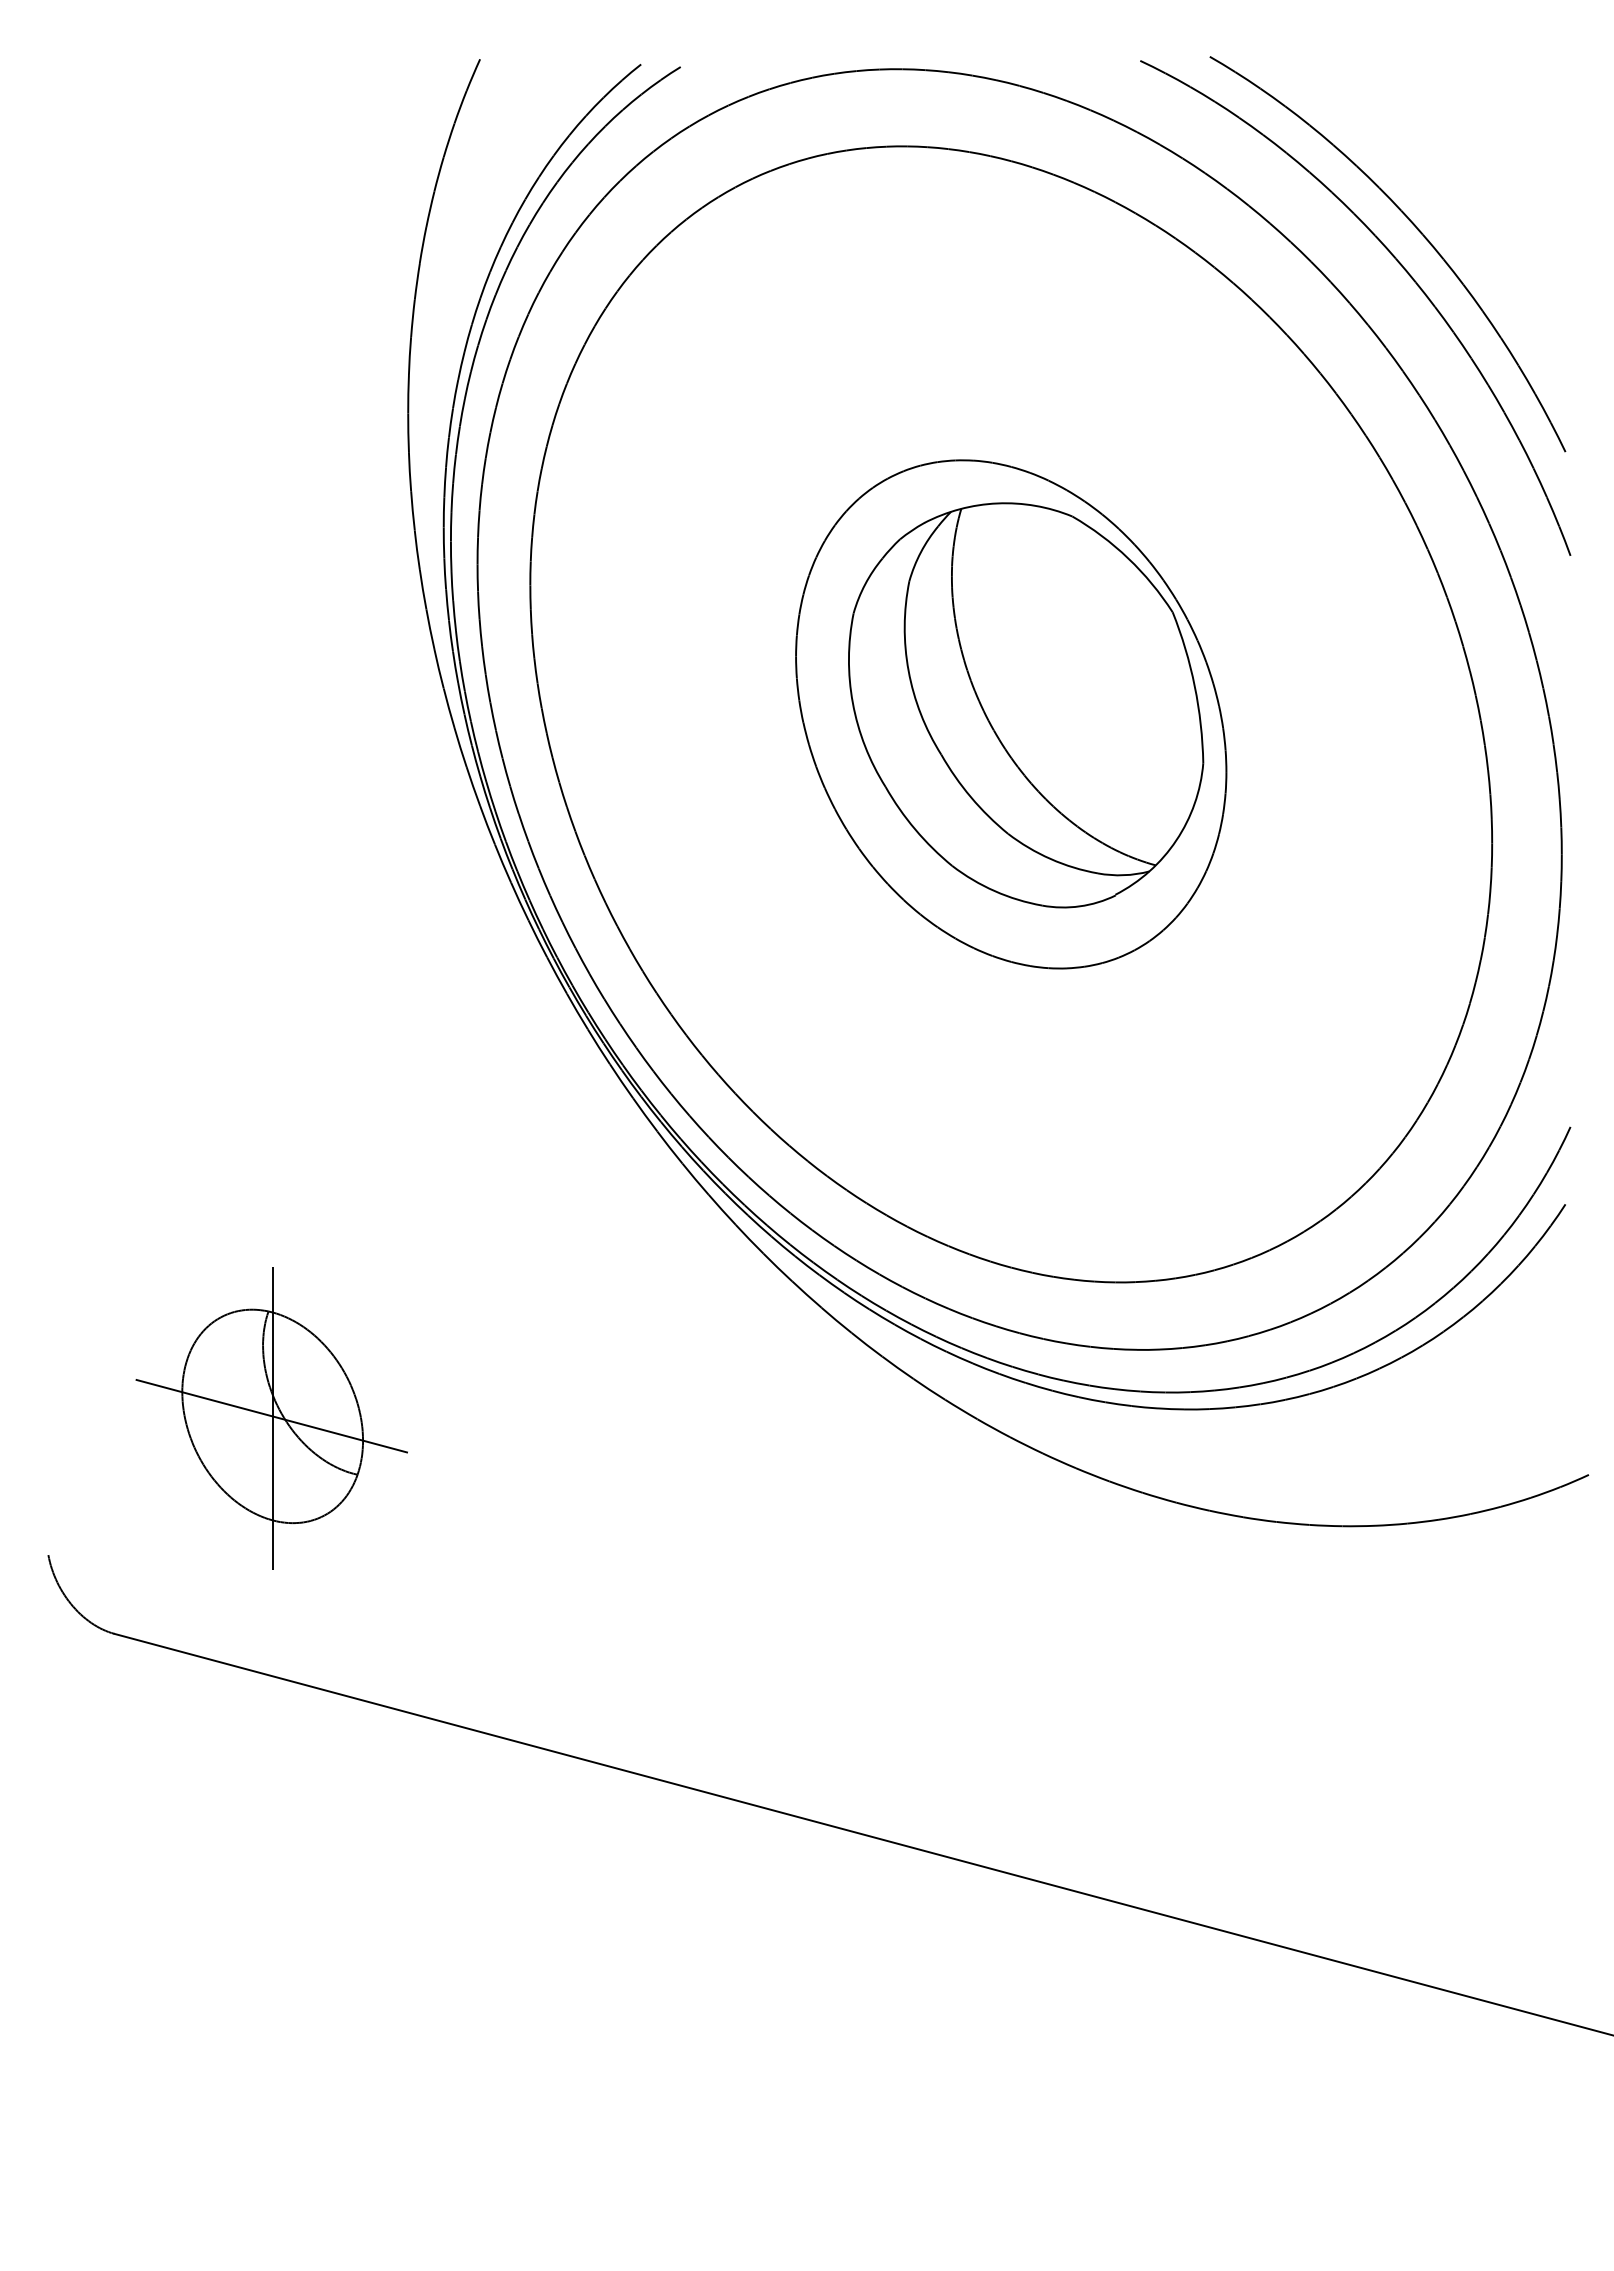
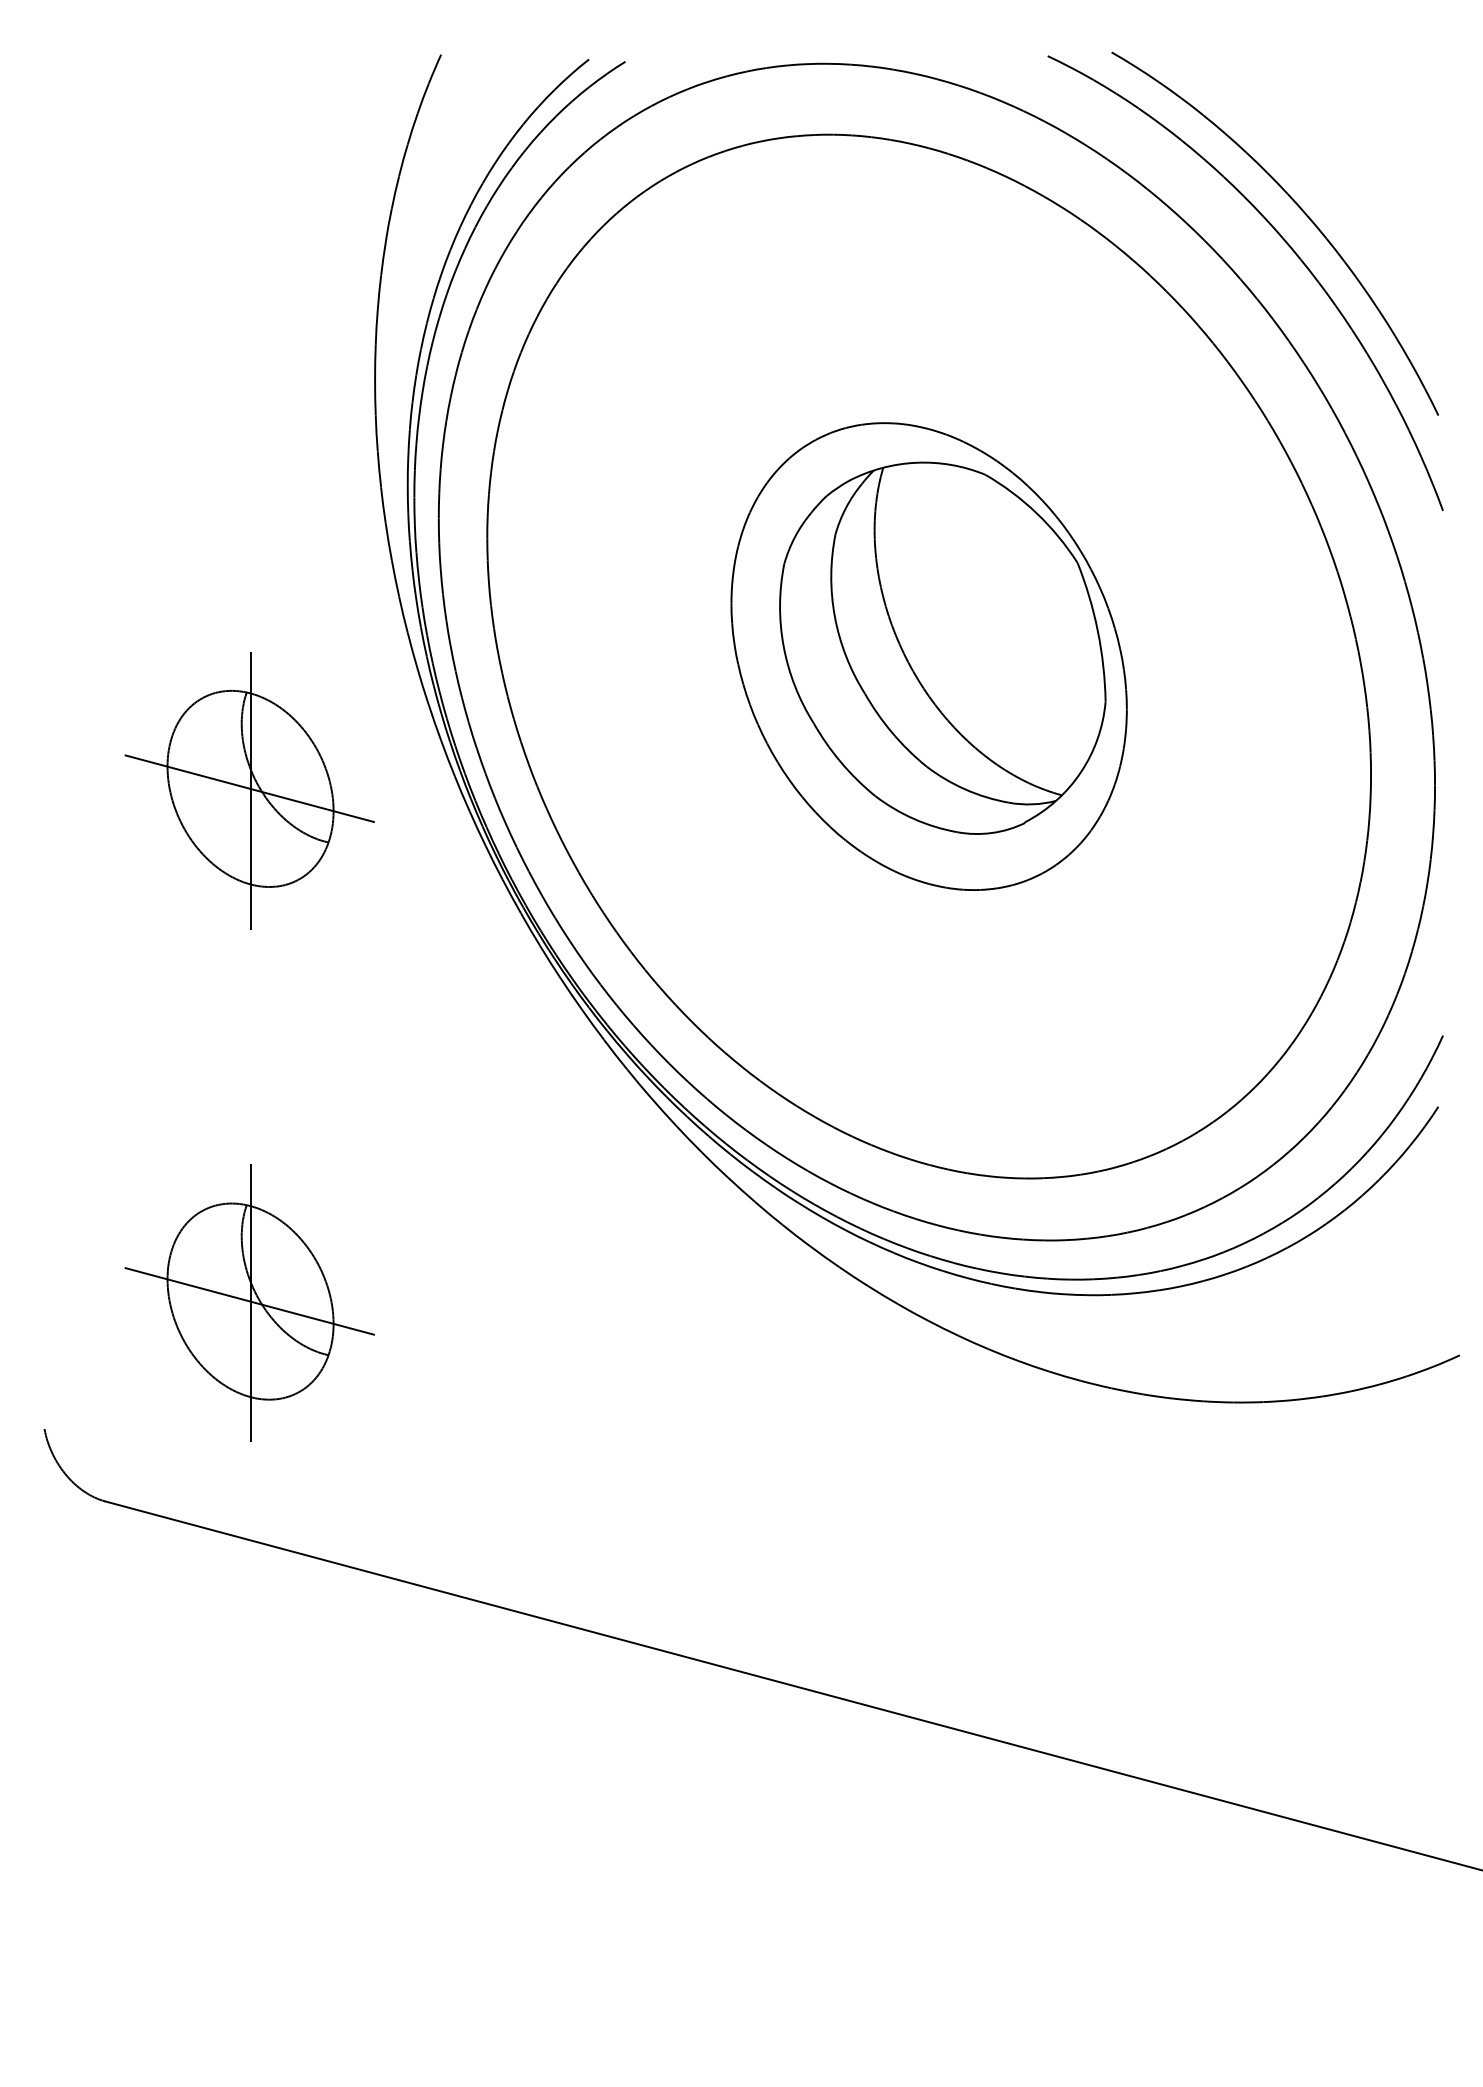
part: (271, 860) -> (249, 790), added

